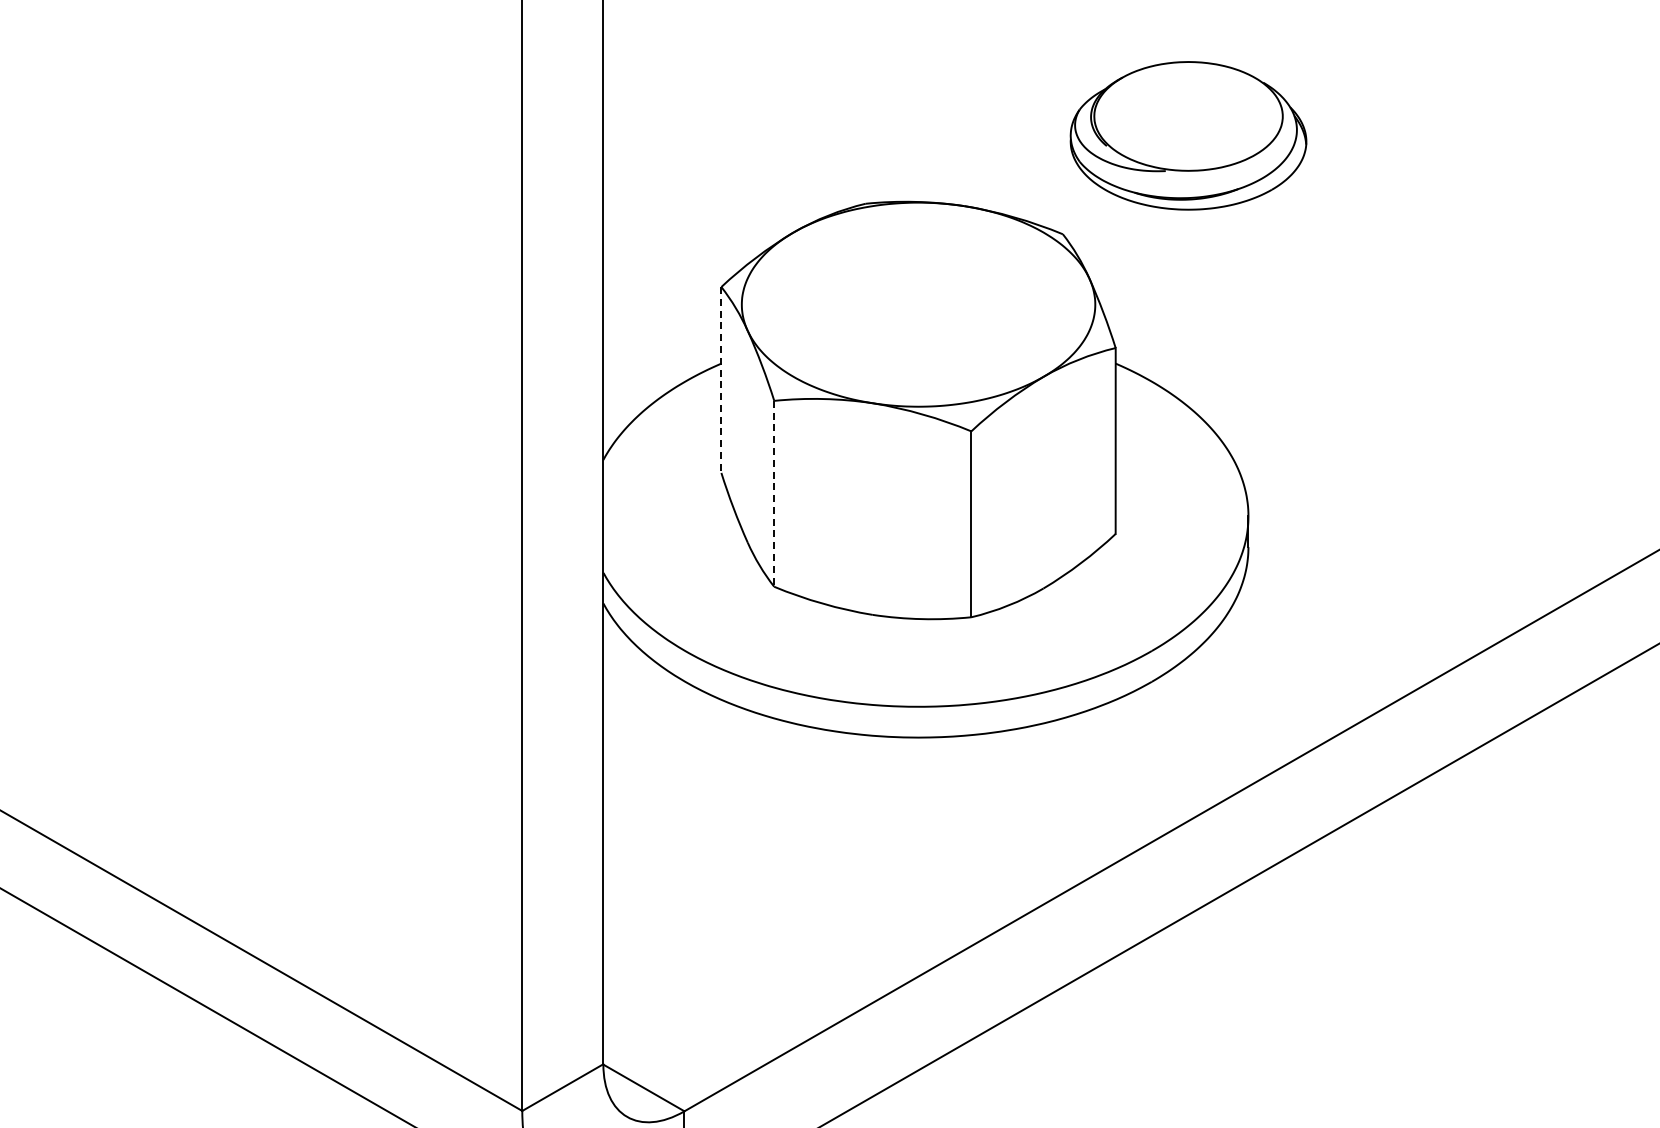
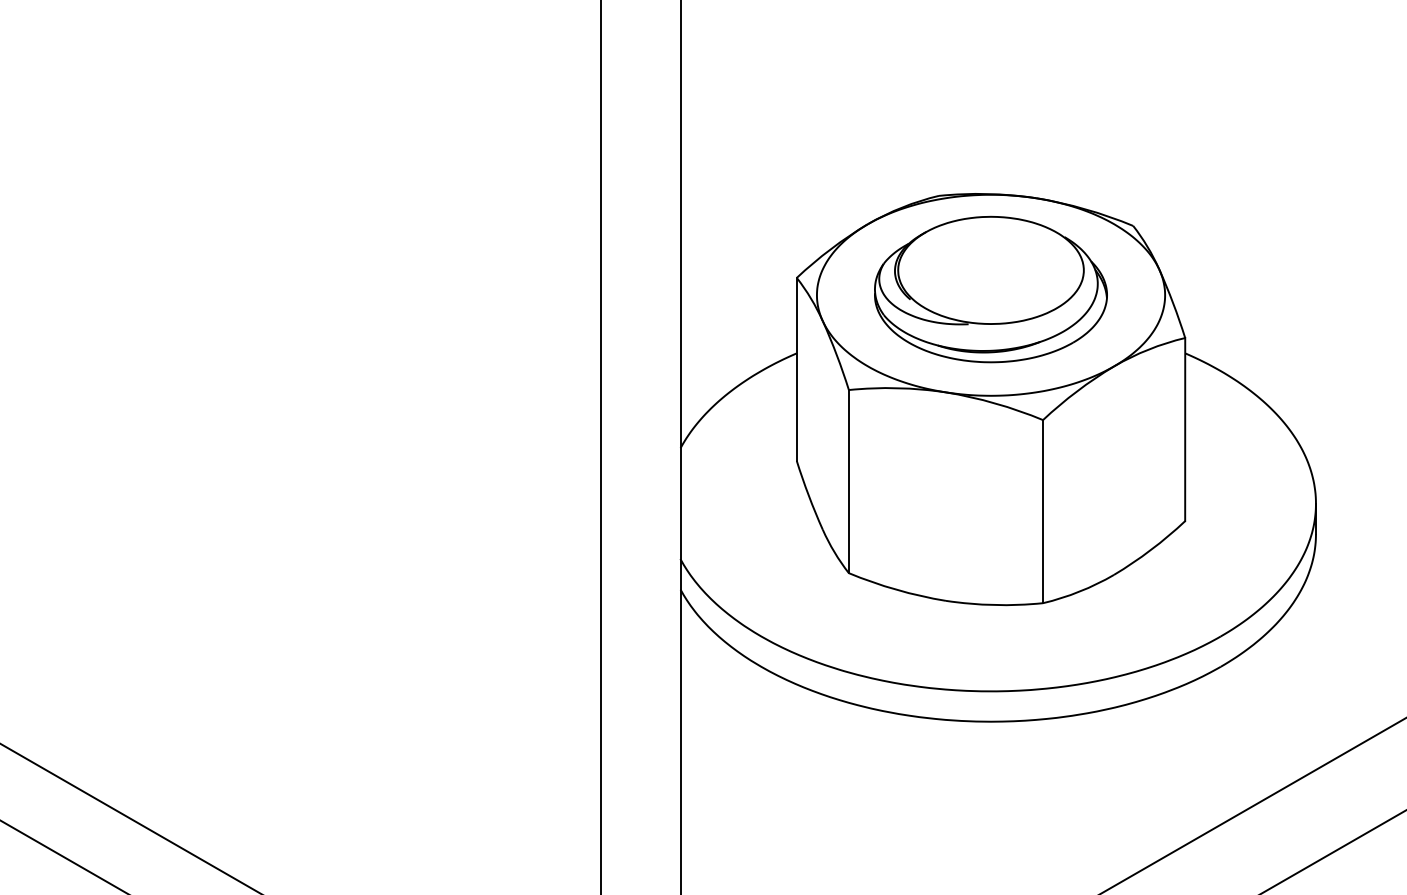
part: (1188, 135) -> (990, 289), moved
line: (721, 380) -> (796, 369), dashed -> solid
line: (774, 493) -> (849, 481), dashed -> solid

